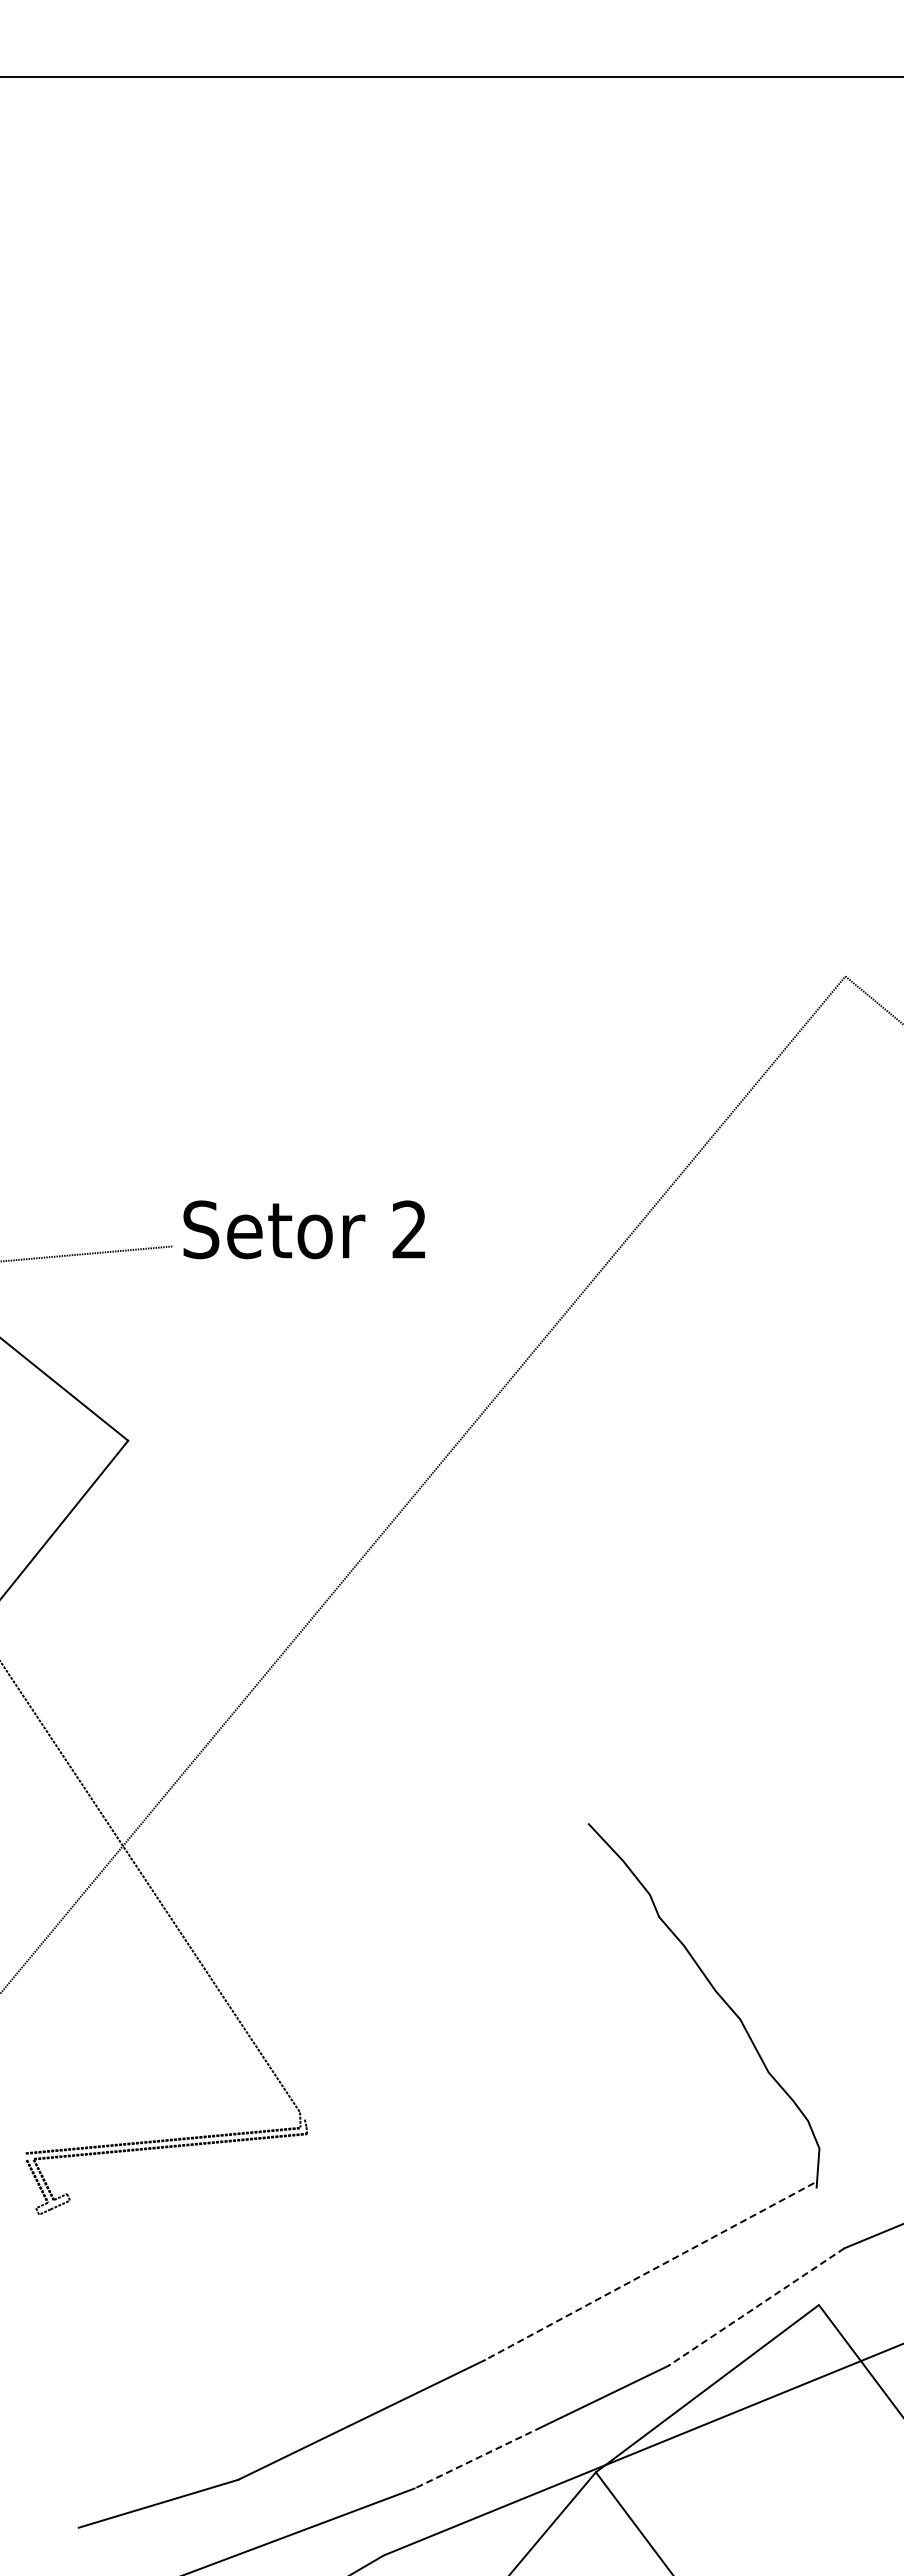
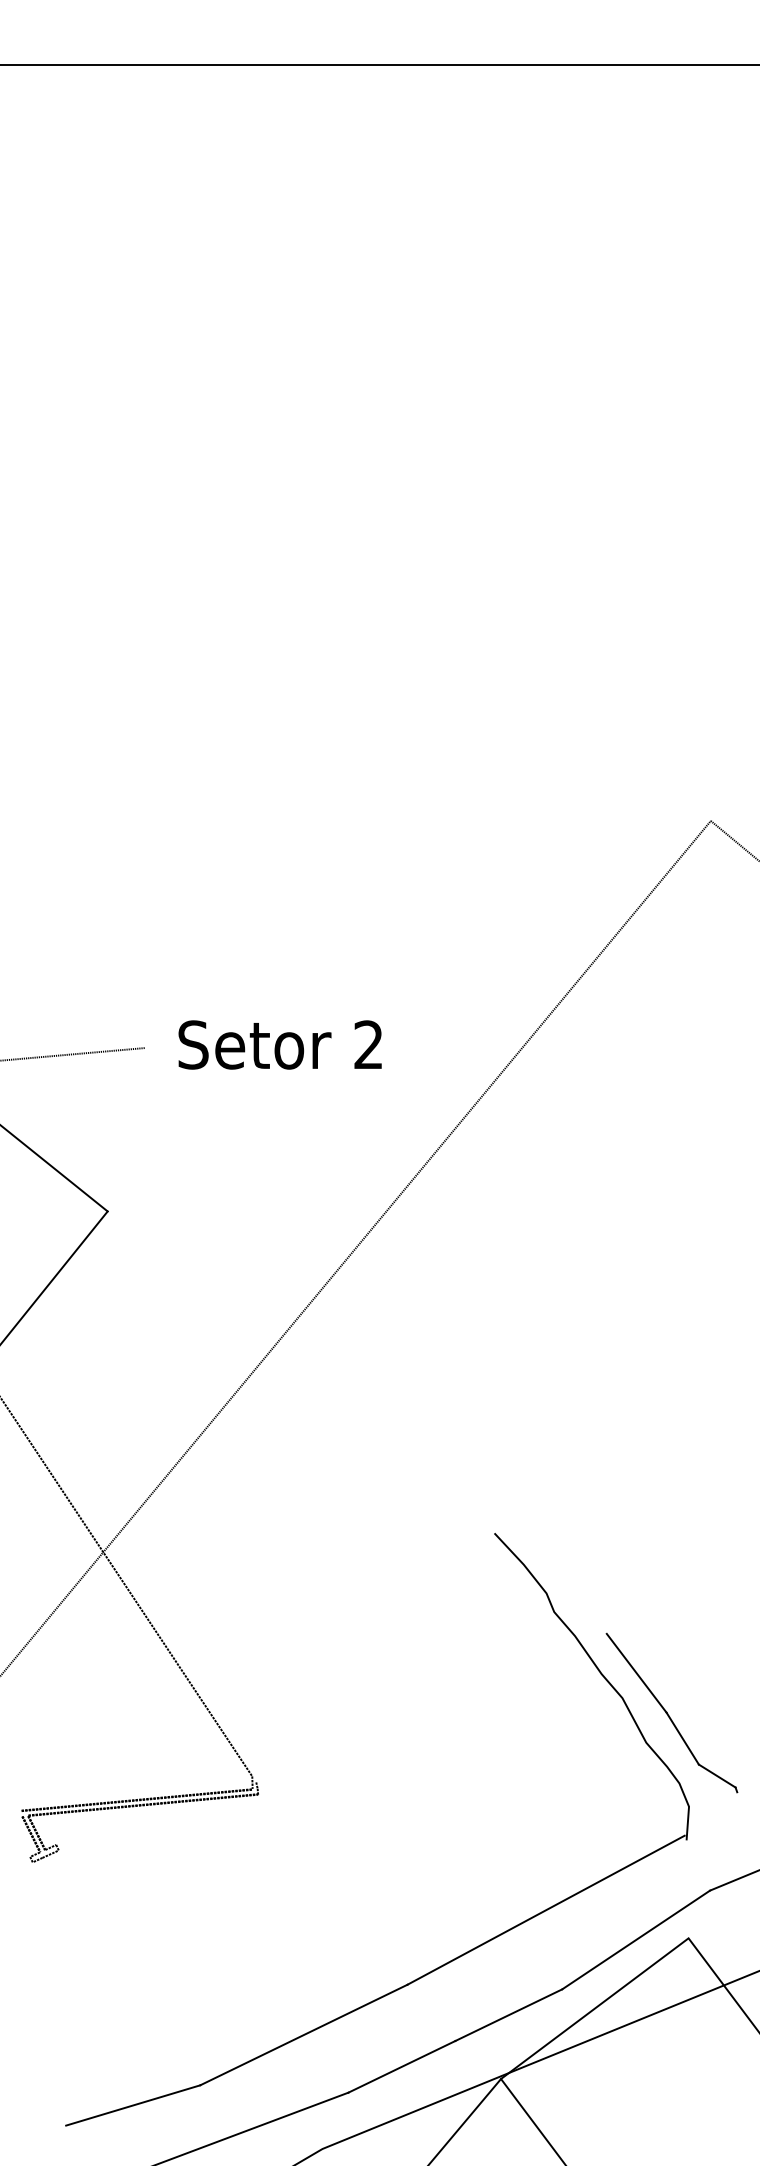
text: (303, 1229) -> (279, 1044), moved
part: (798, 2037) -> (671, 1713), added
line: (649, 2271) -> (546, 1910), dashed -> solid
line: (756, 2307) -> (636, 1940), dashed -> solid
line: (478, 2457) -> (402, 2066), dashed -> solid

